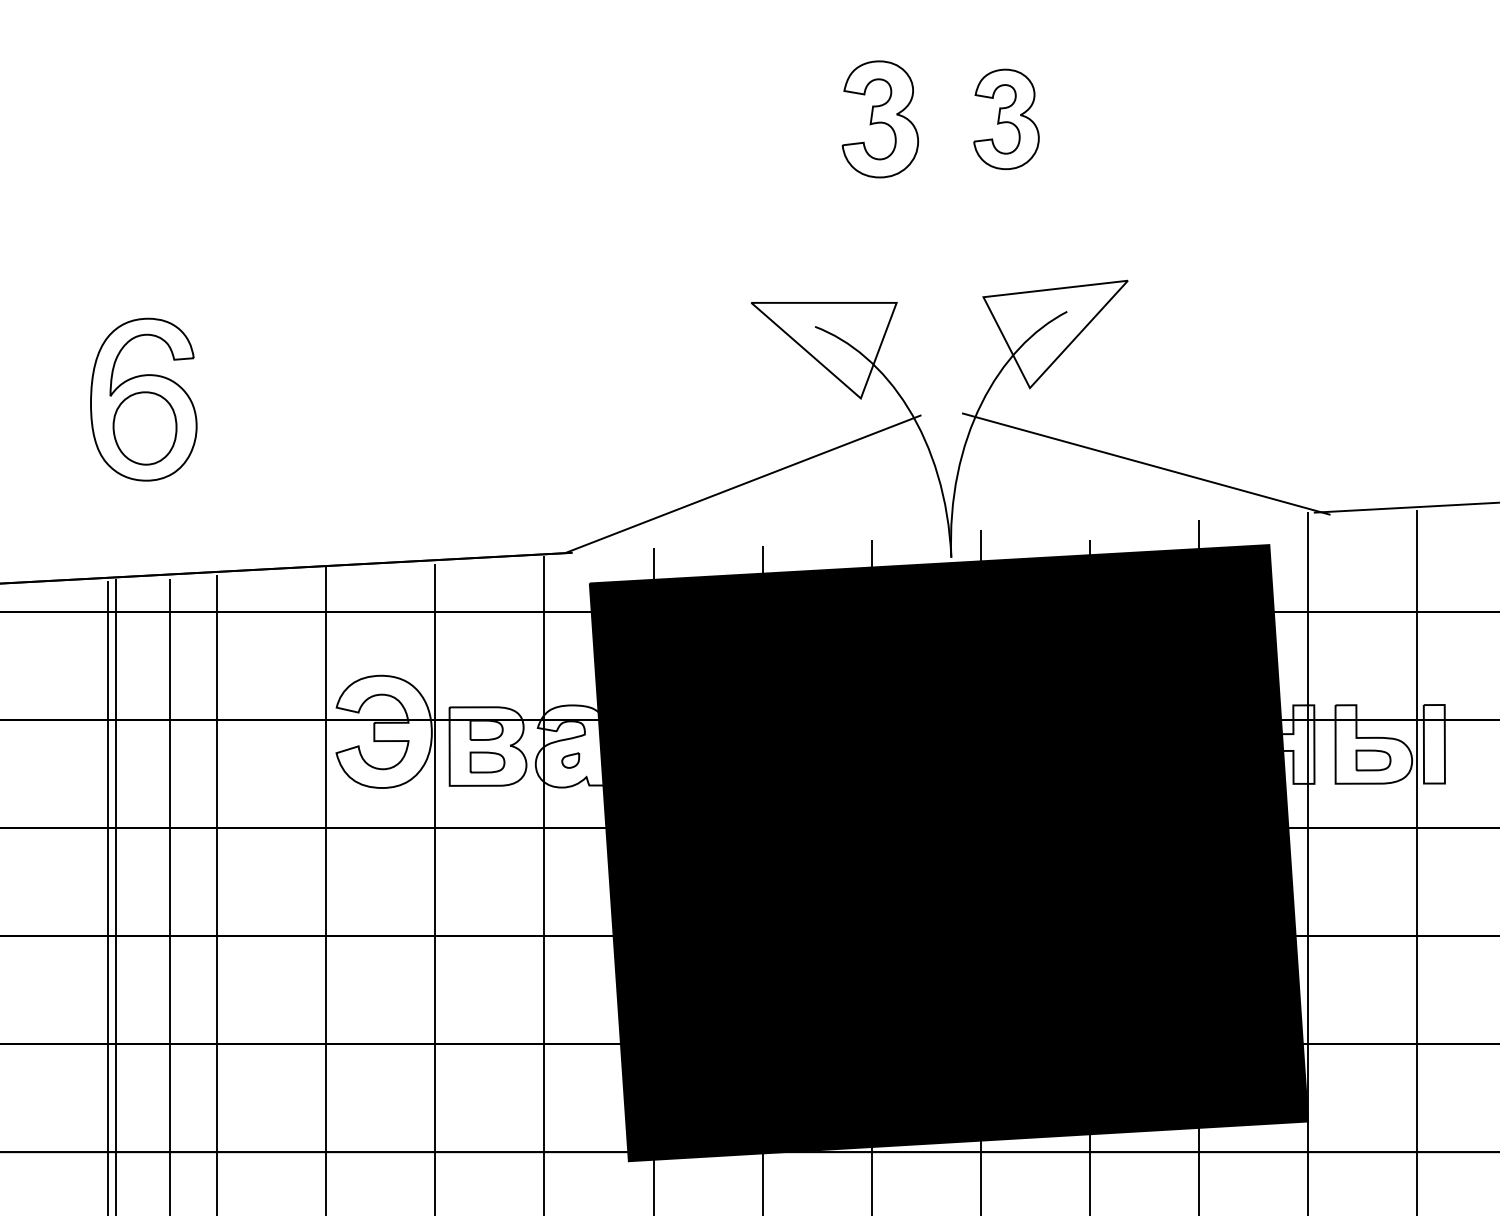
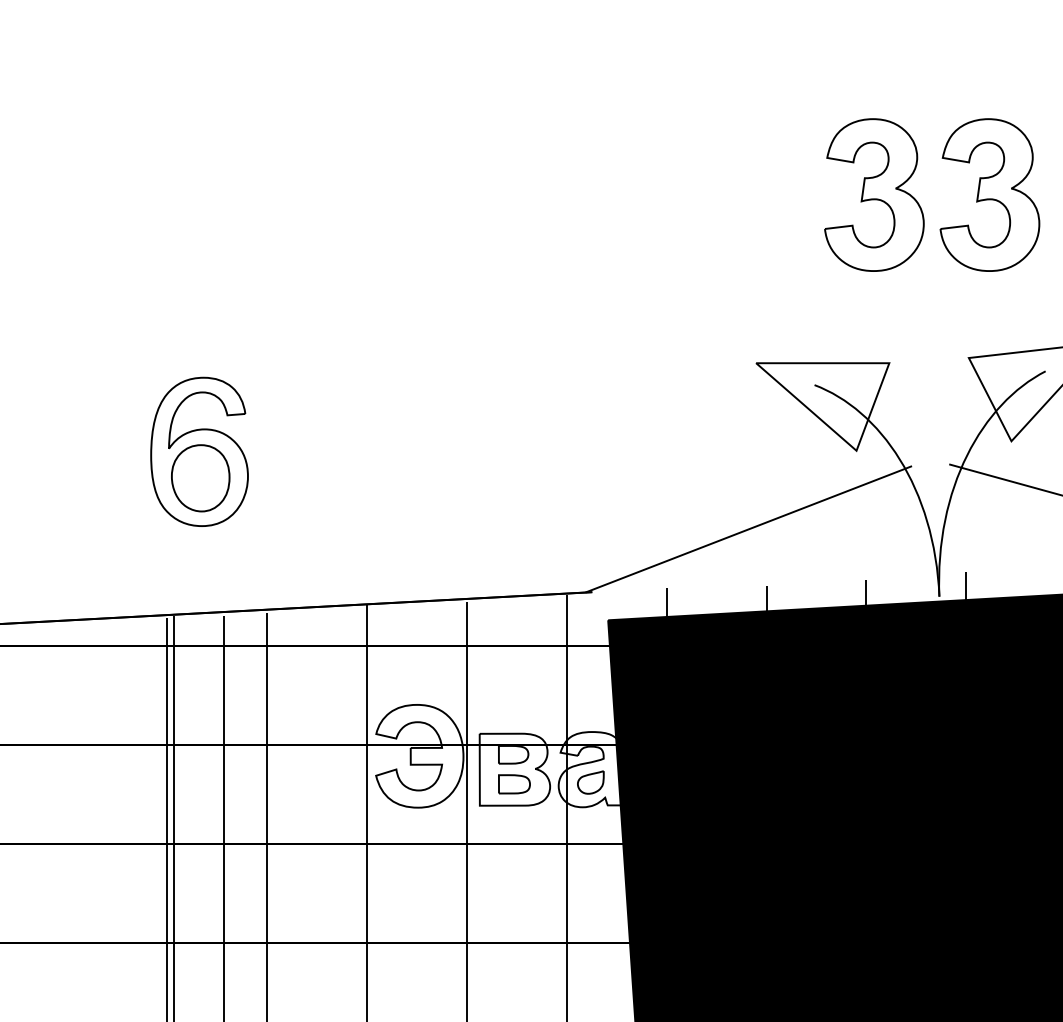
part: (880, 119) -> (874, 195), size x1.43
part: (1006, 119) -> (989, 195), size x1.67
part: (570, 760) -> (590, 782), size x1.67

